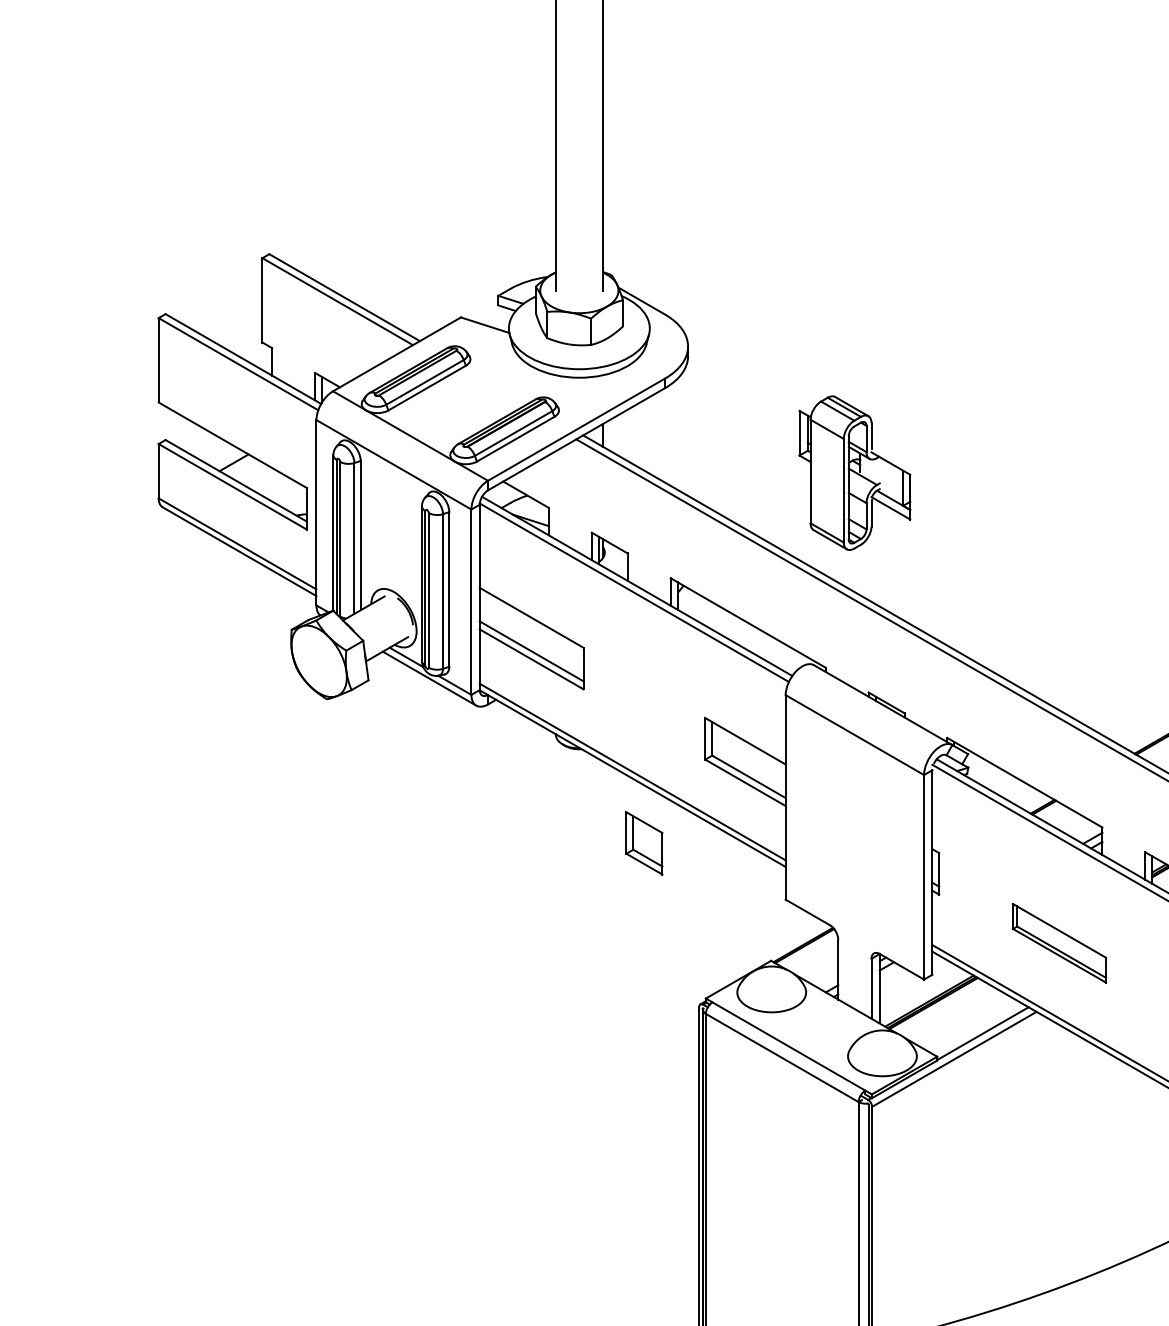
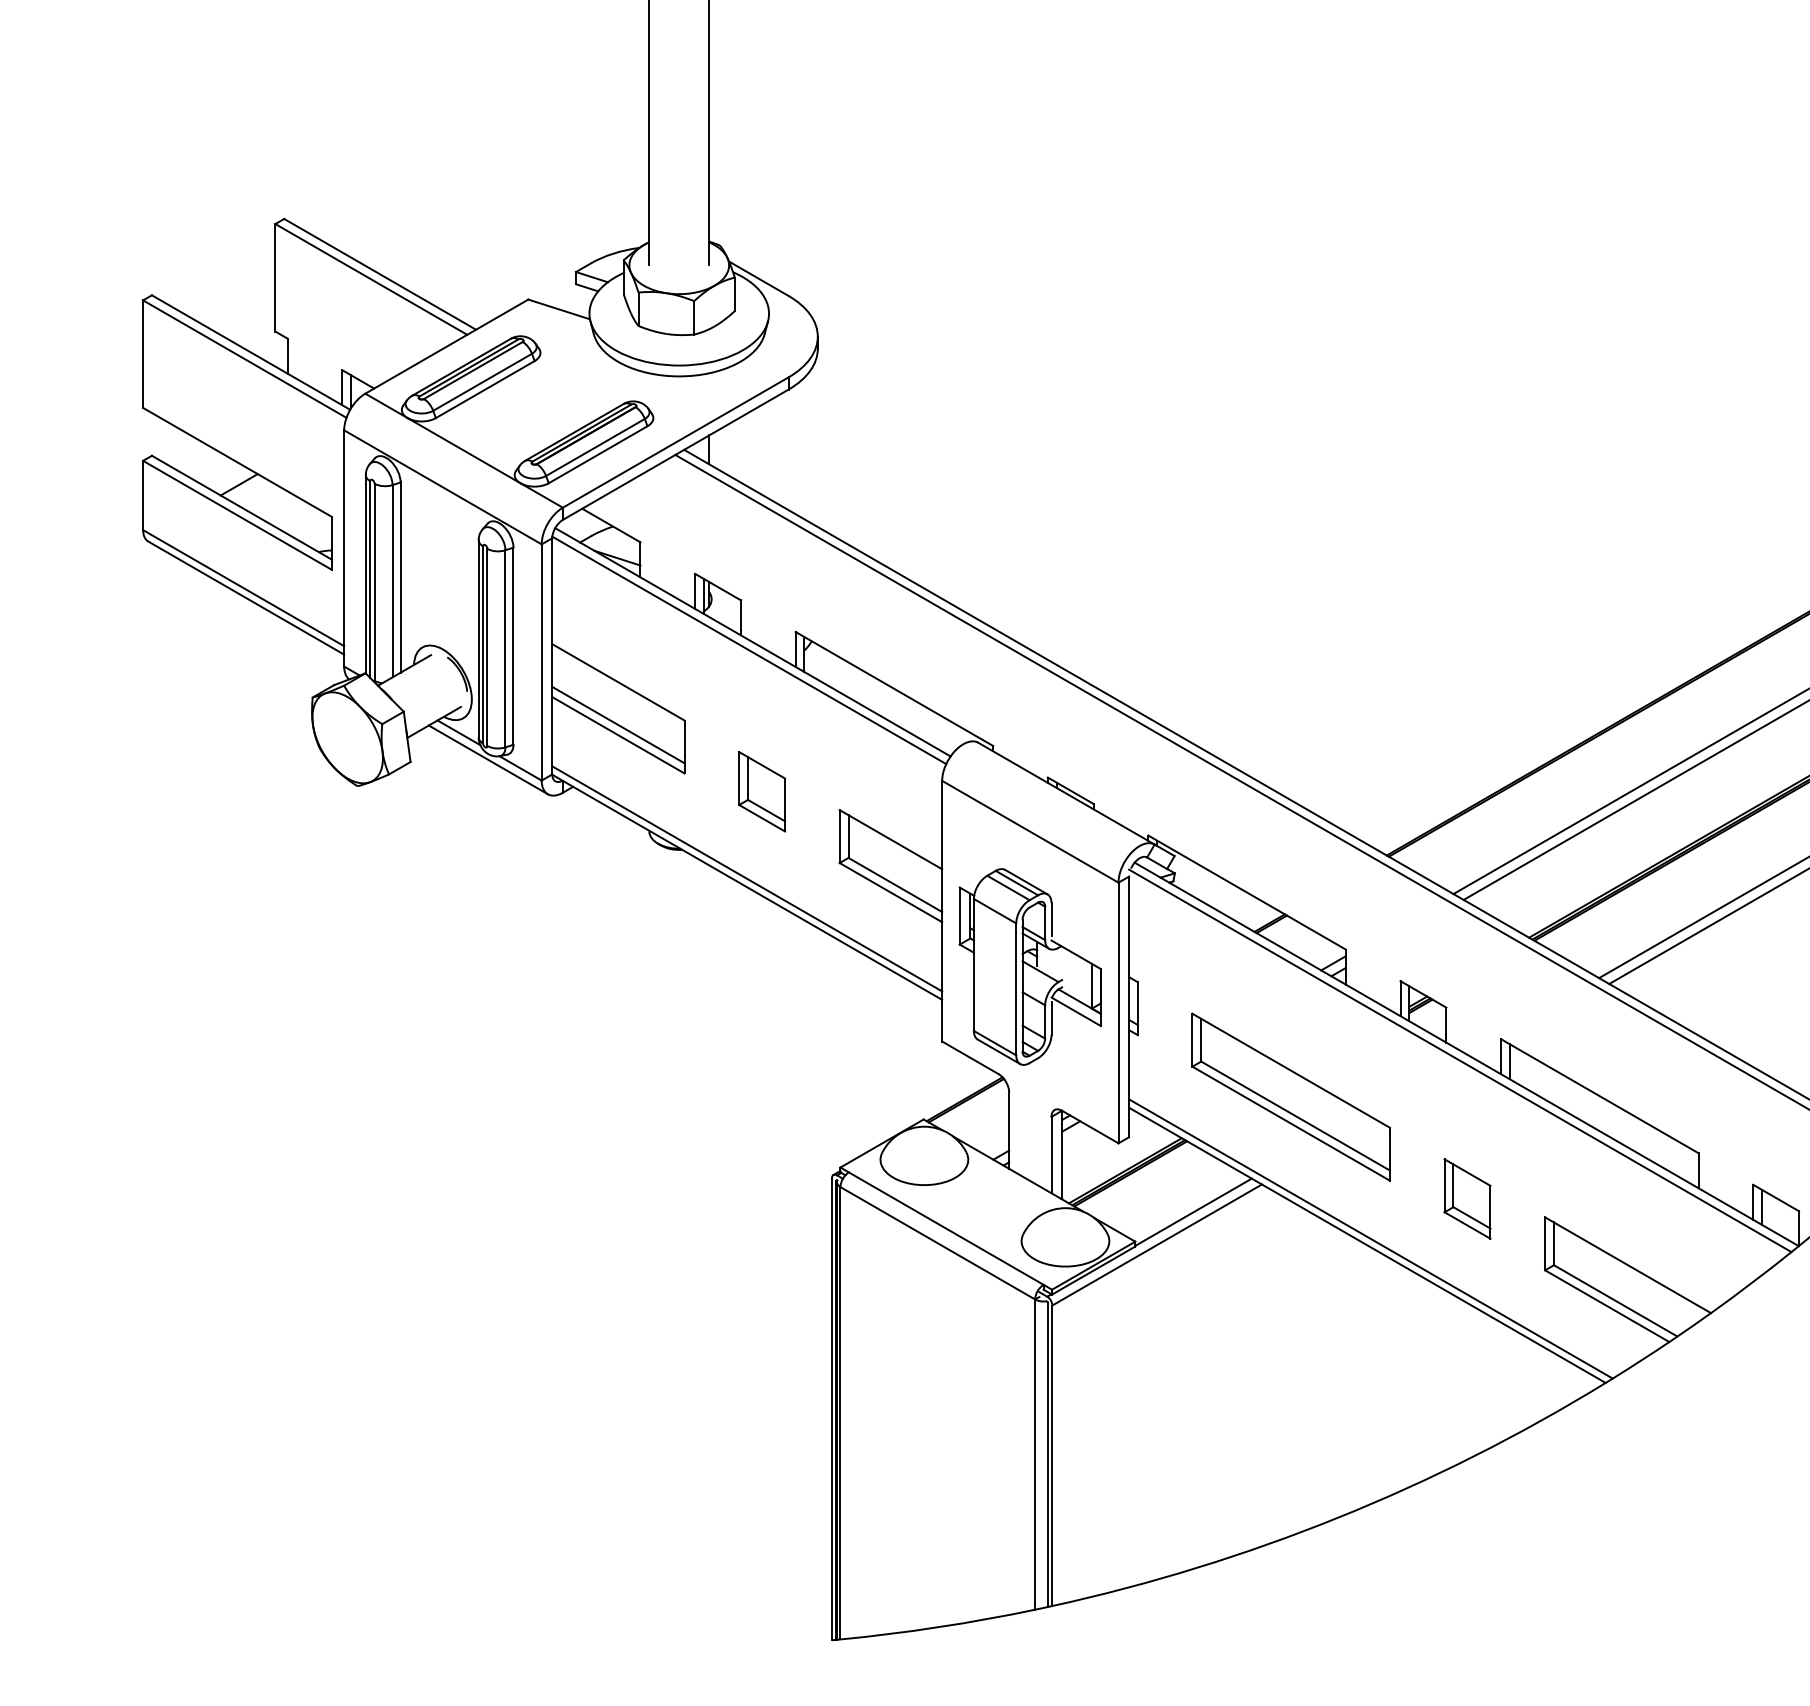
part: (854, 472) -> (1029, 966), moved
part: (644, 843) -> (762, 791), moved
part: (1059, 942) -> (1290, 1096), size x1.67

